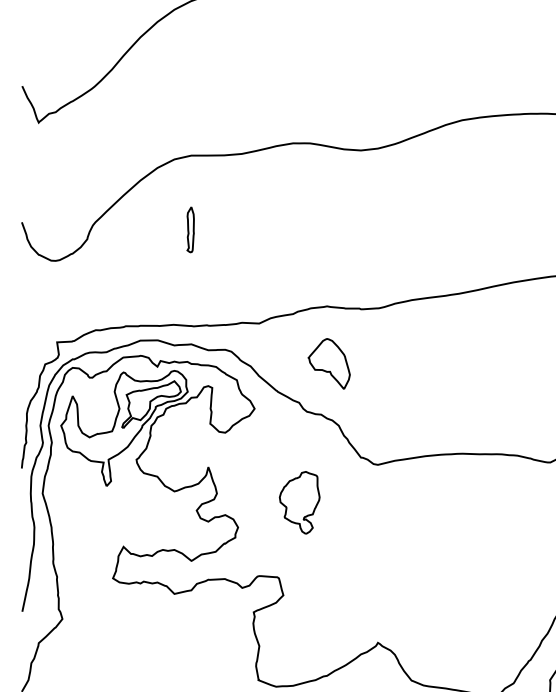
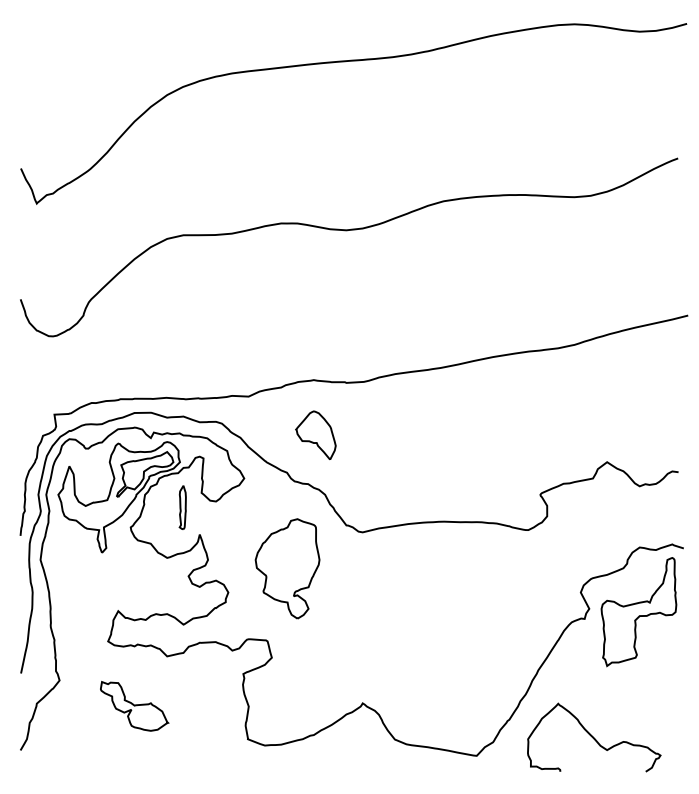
part: (190, 229) -> (182, 507), moved
part: (299, 502) -> (287, 568), size x1.67
part: (140, 646) -> (134, 706), added

